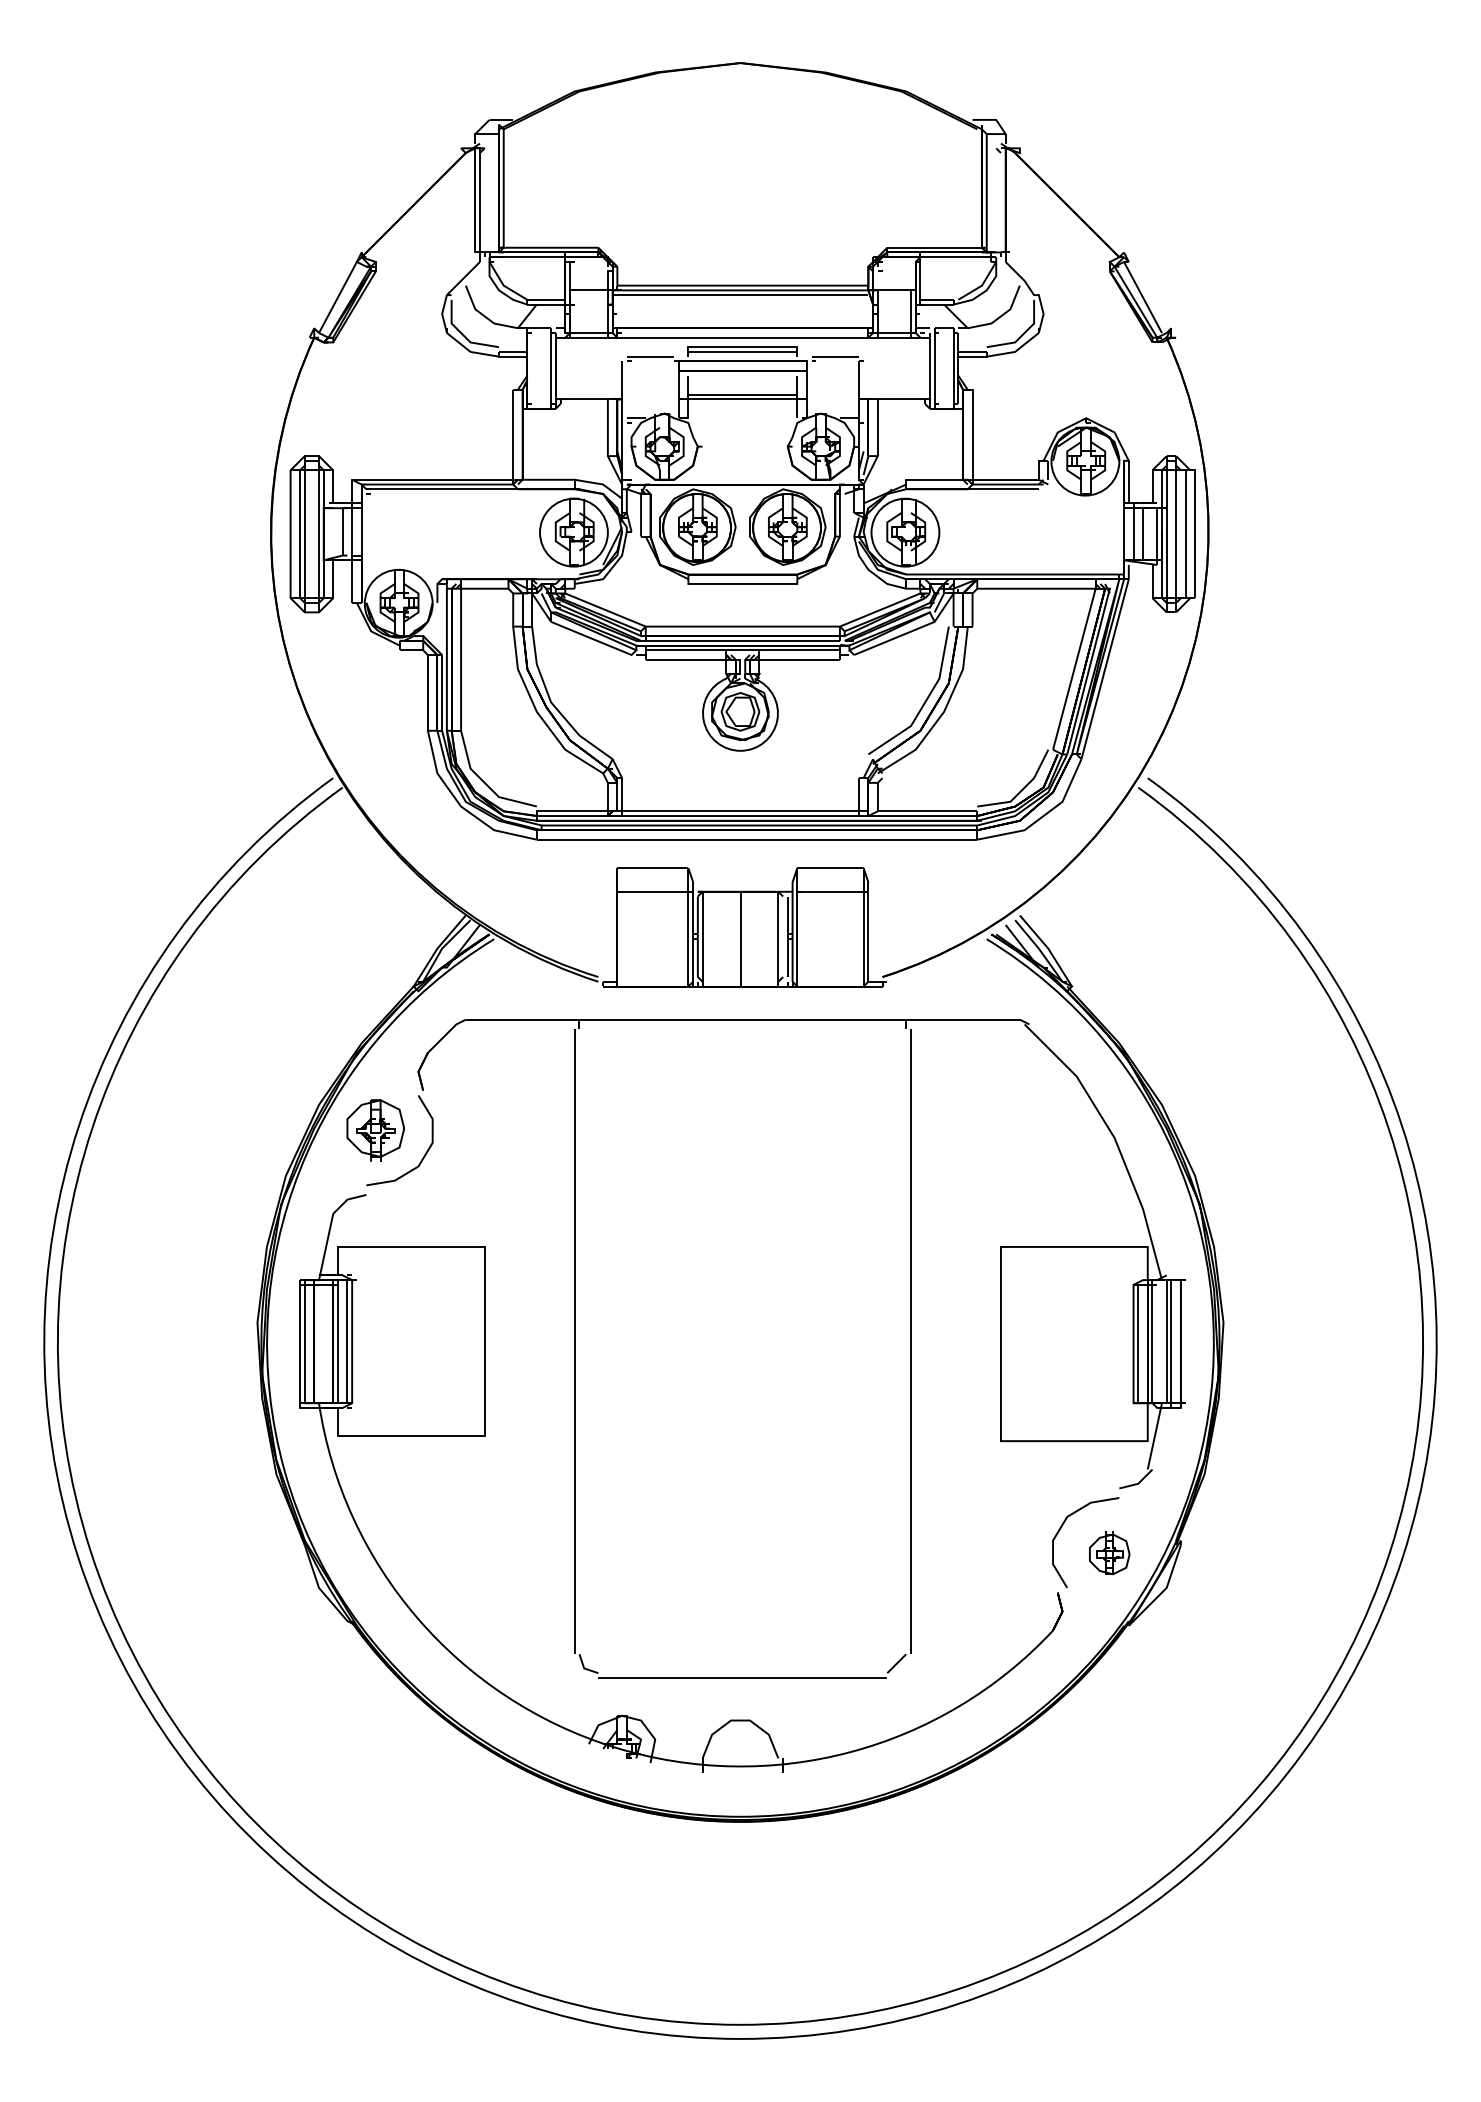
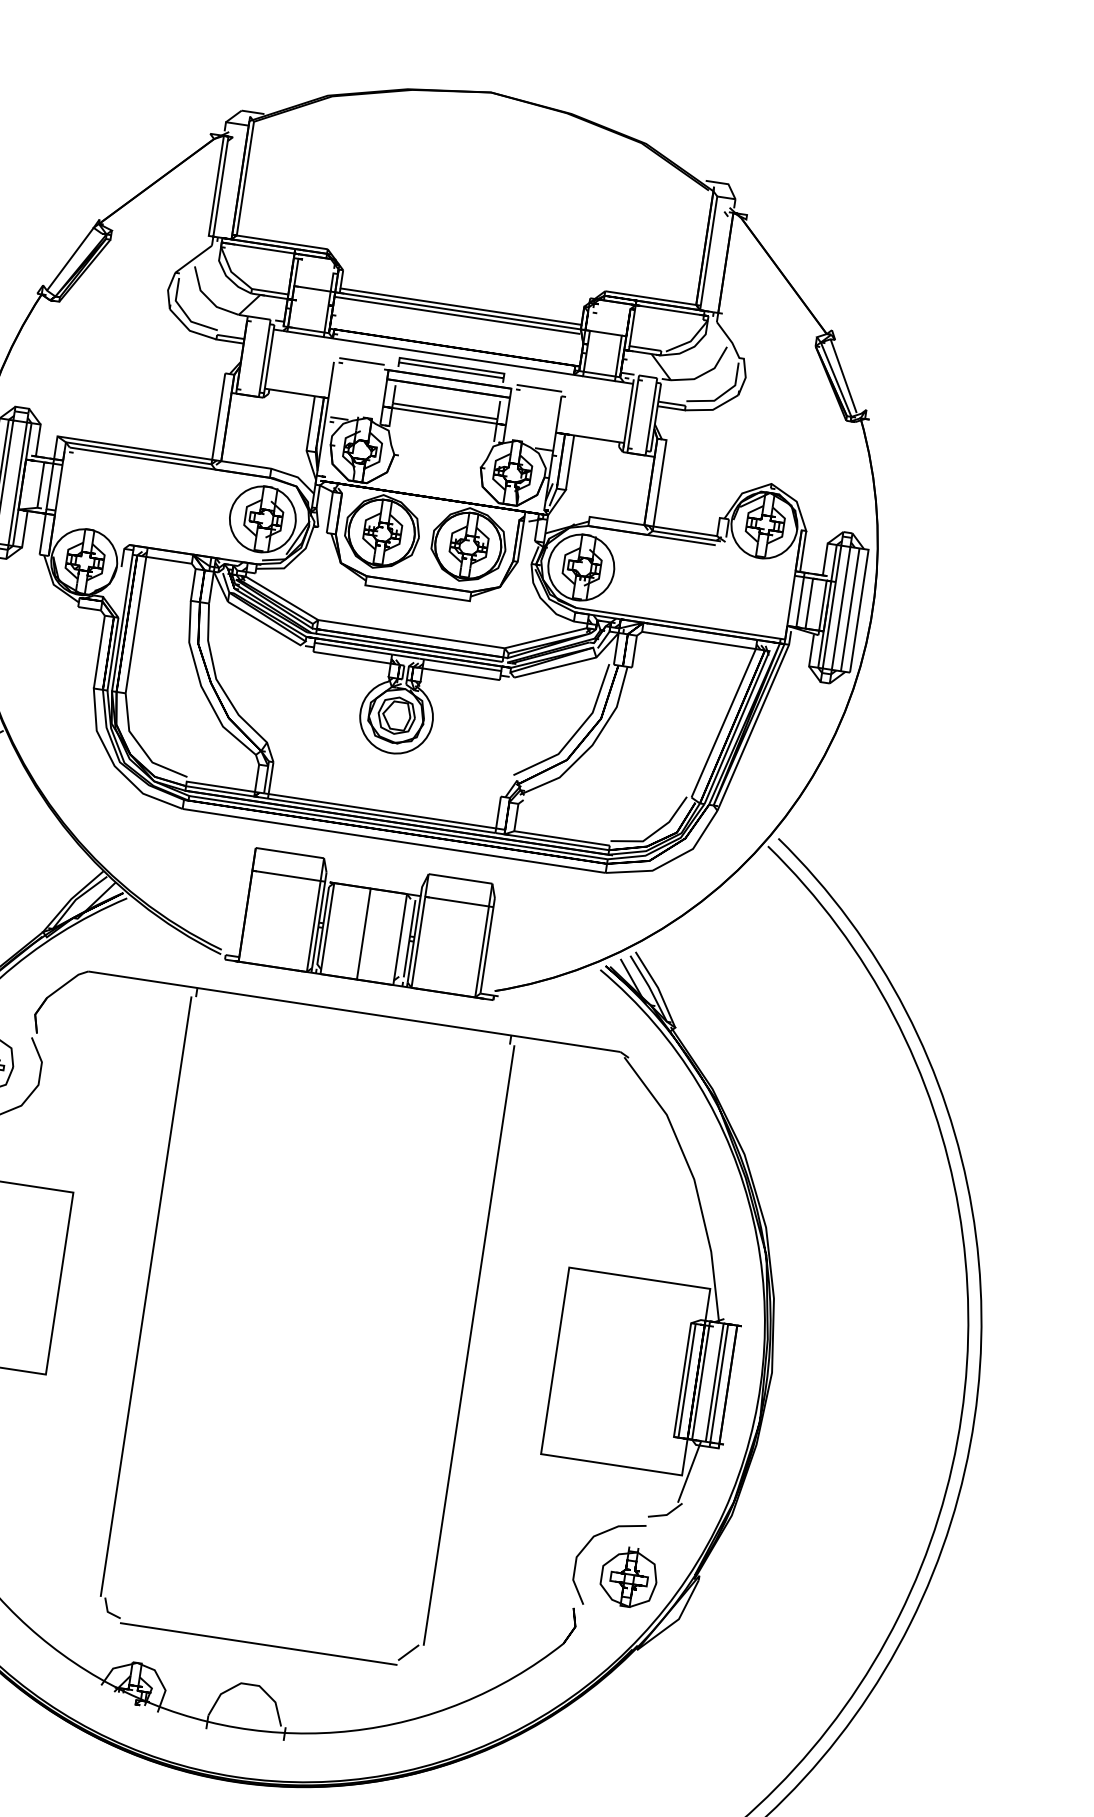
part: (1109, 1553) -> (629, 1577), size x1.43

